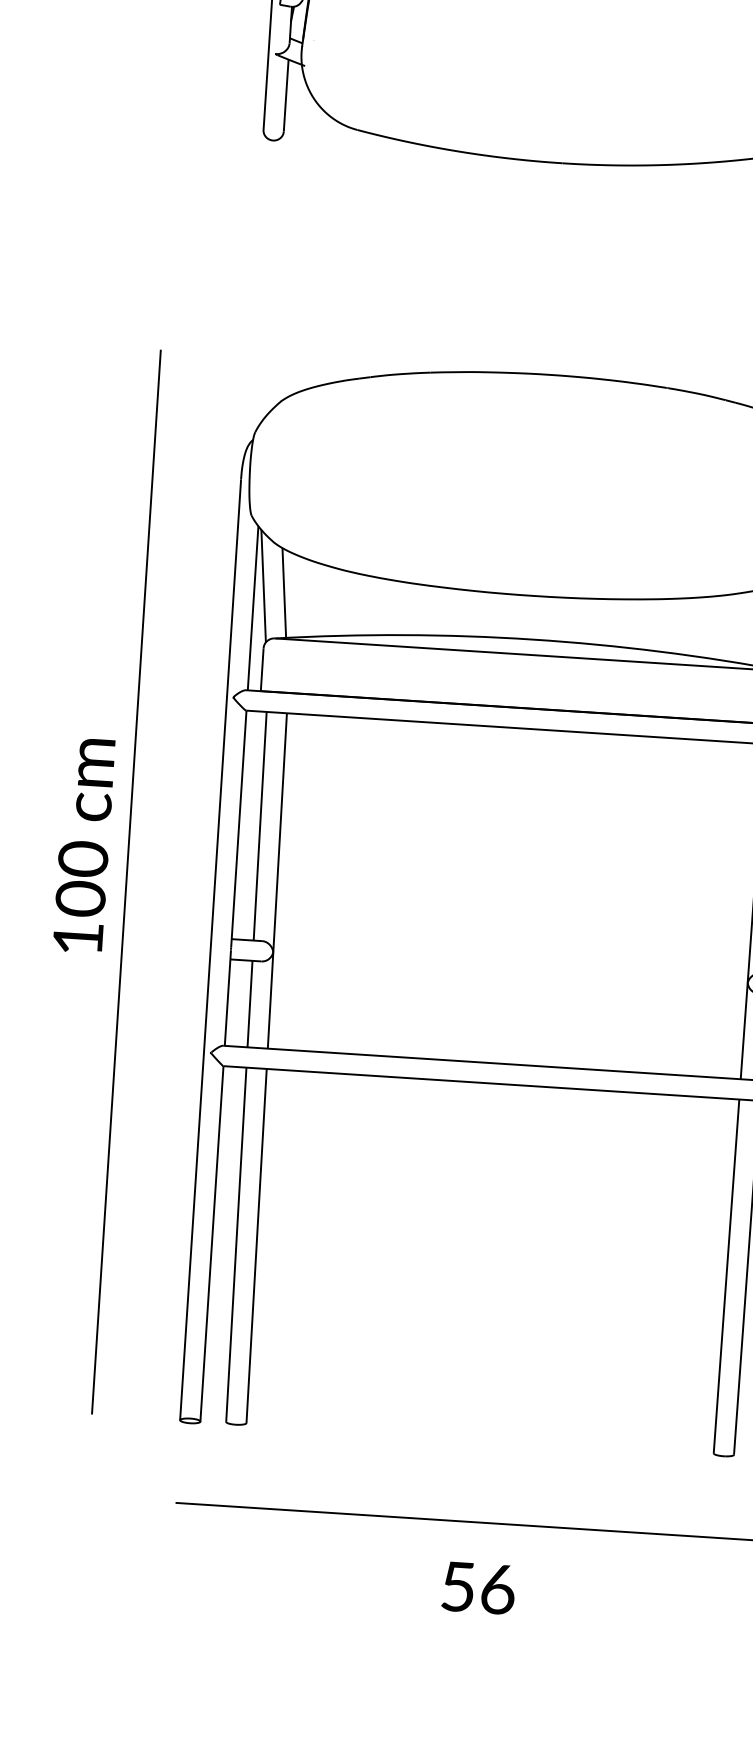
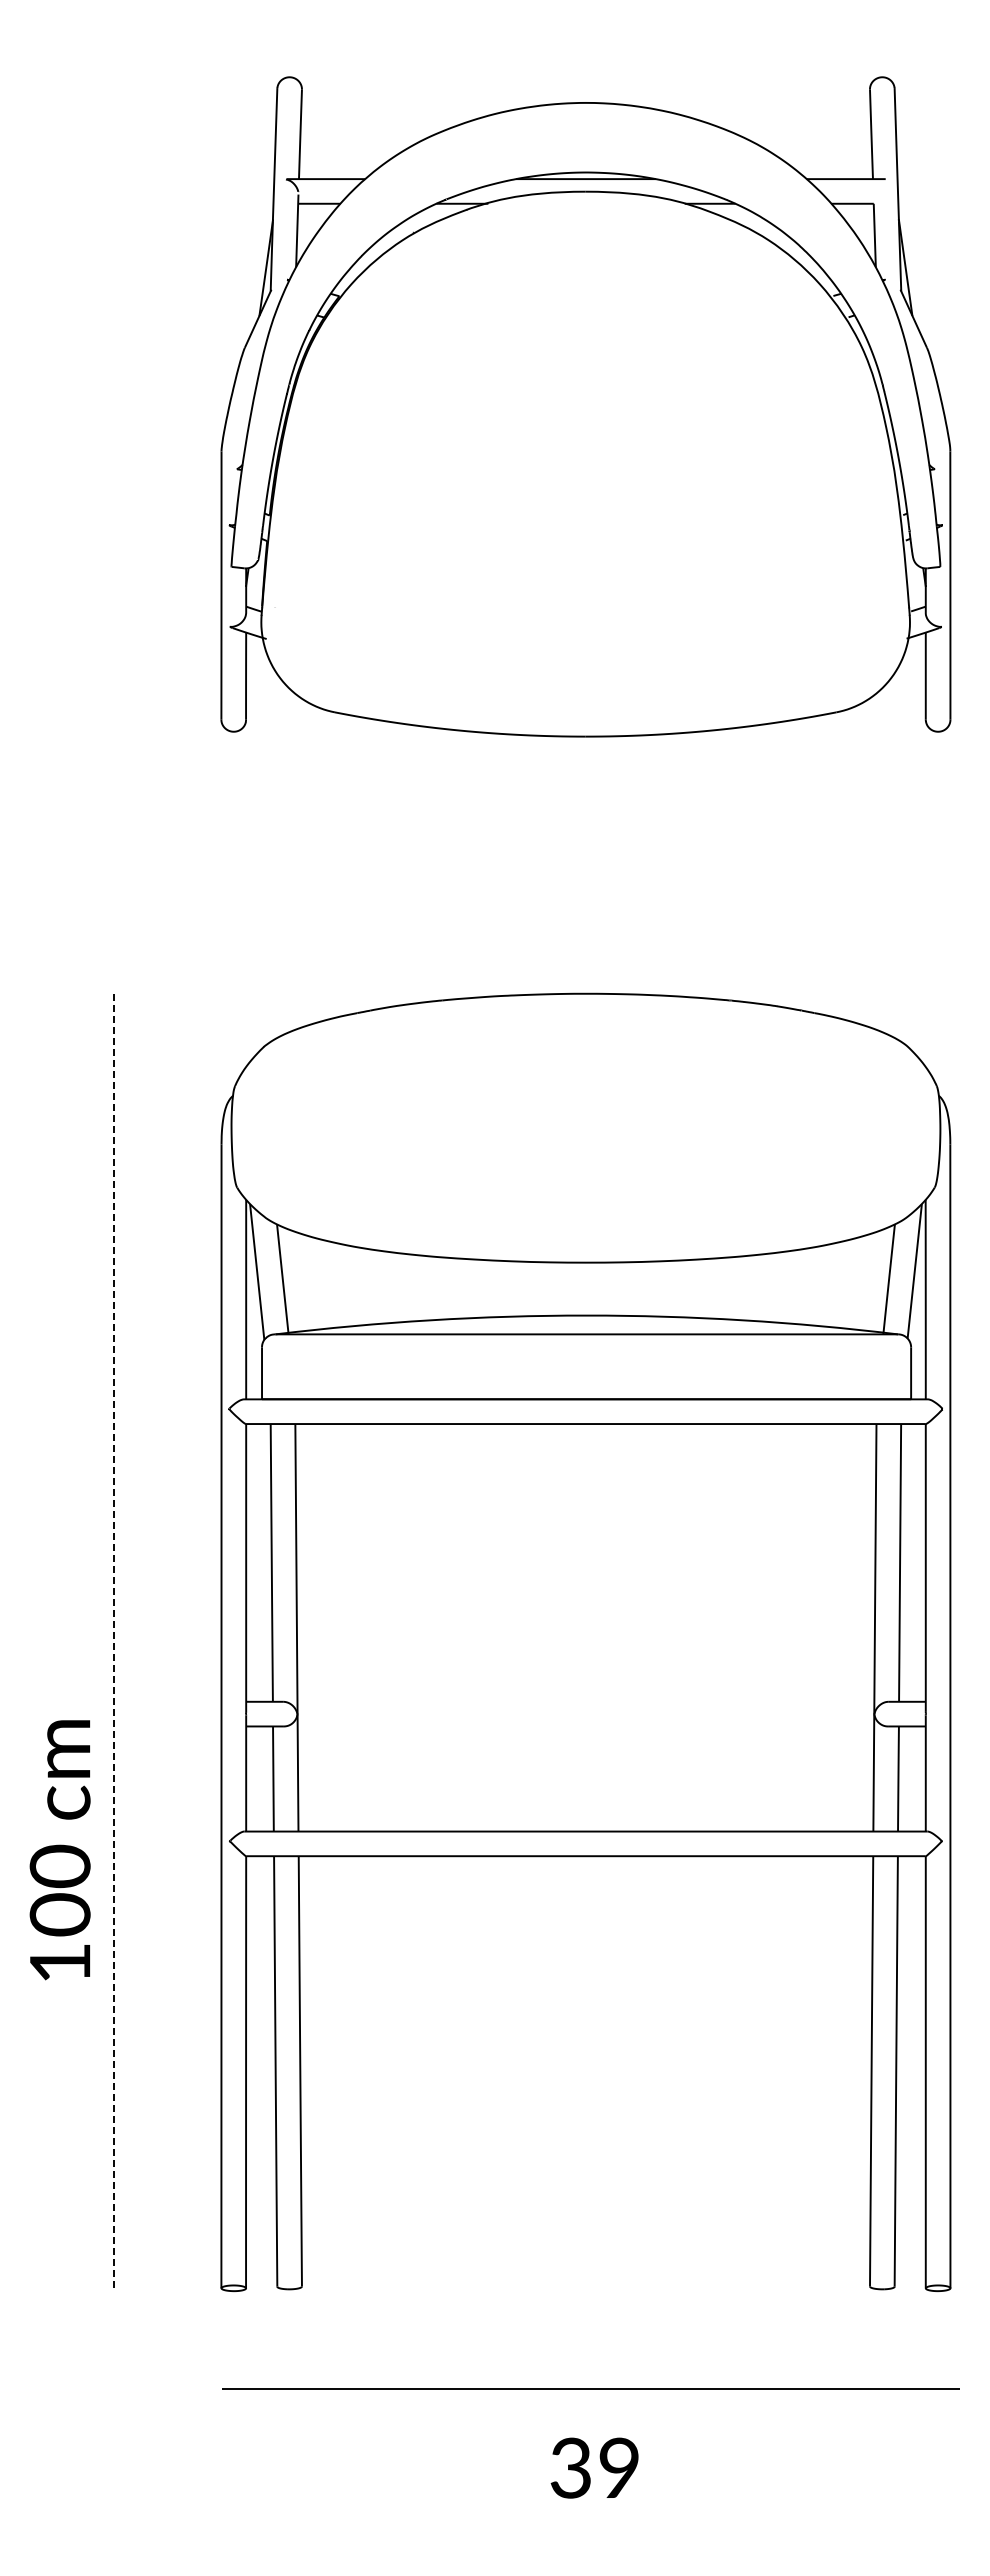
text: (83, 845) -> (59, 1850), moved
line: (126, 882) -> (114, 1641), solid -> dashed
text: (478, 1587) -> (595, 2467), 56 -> 39

